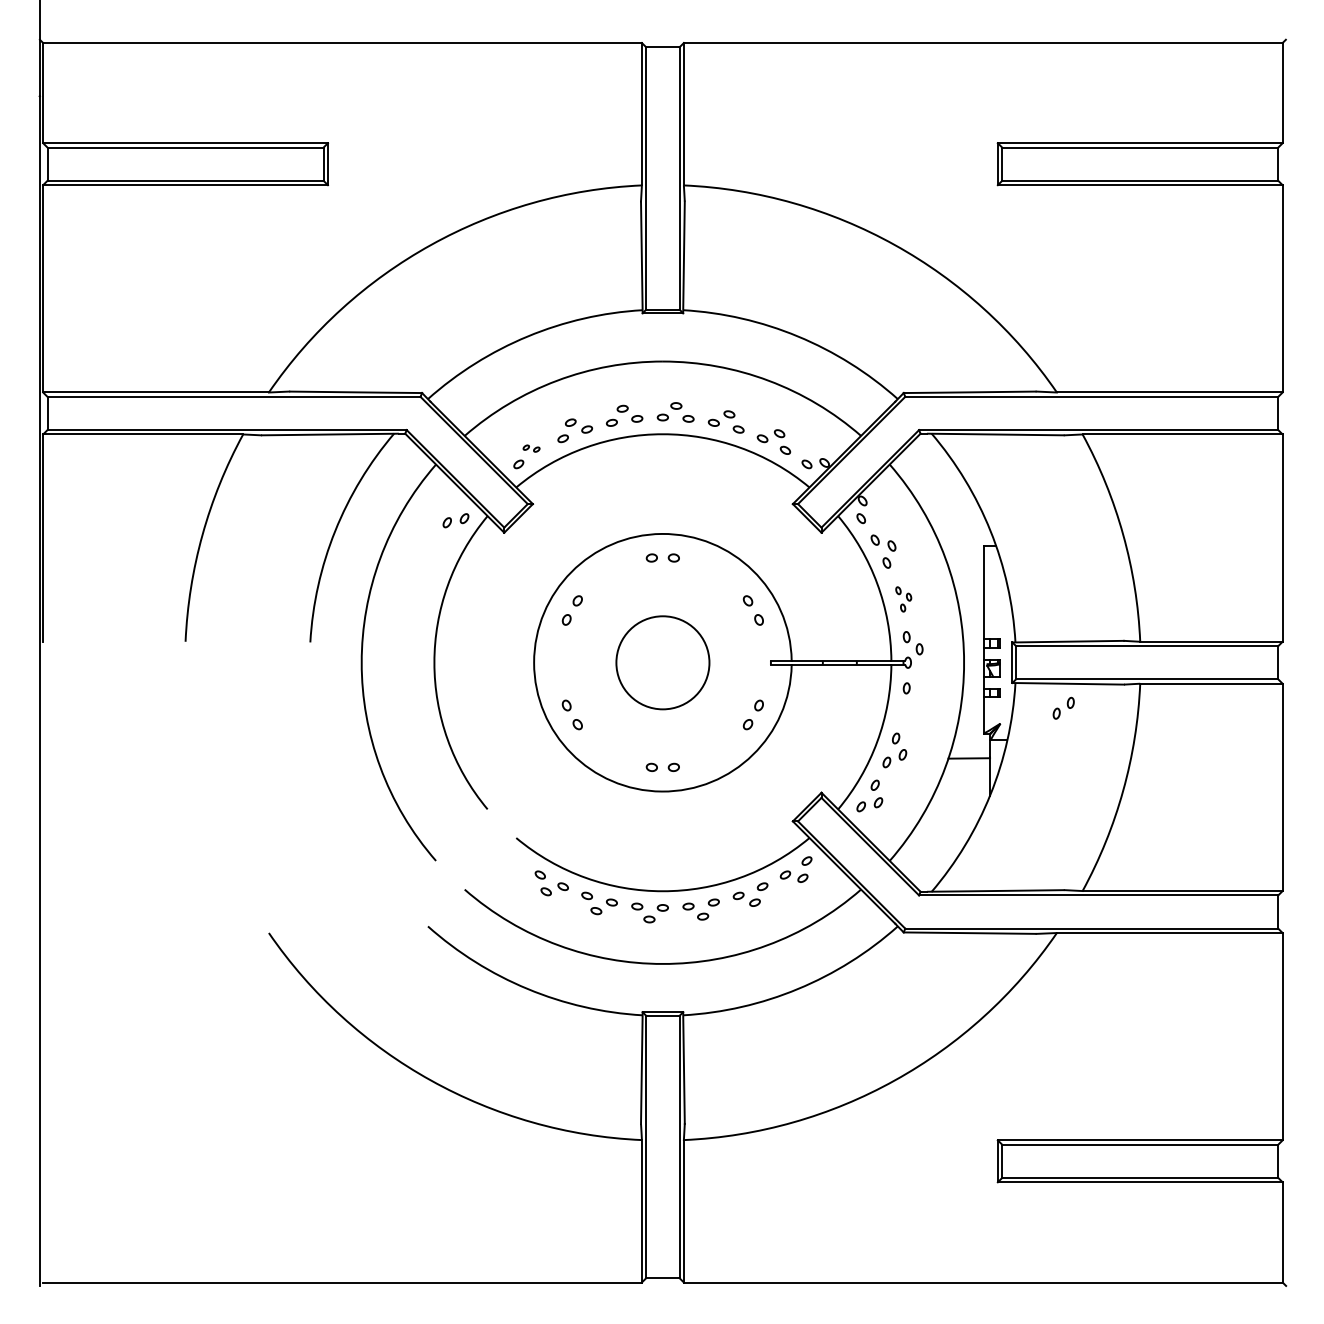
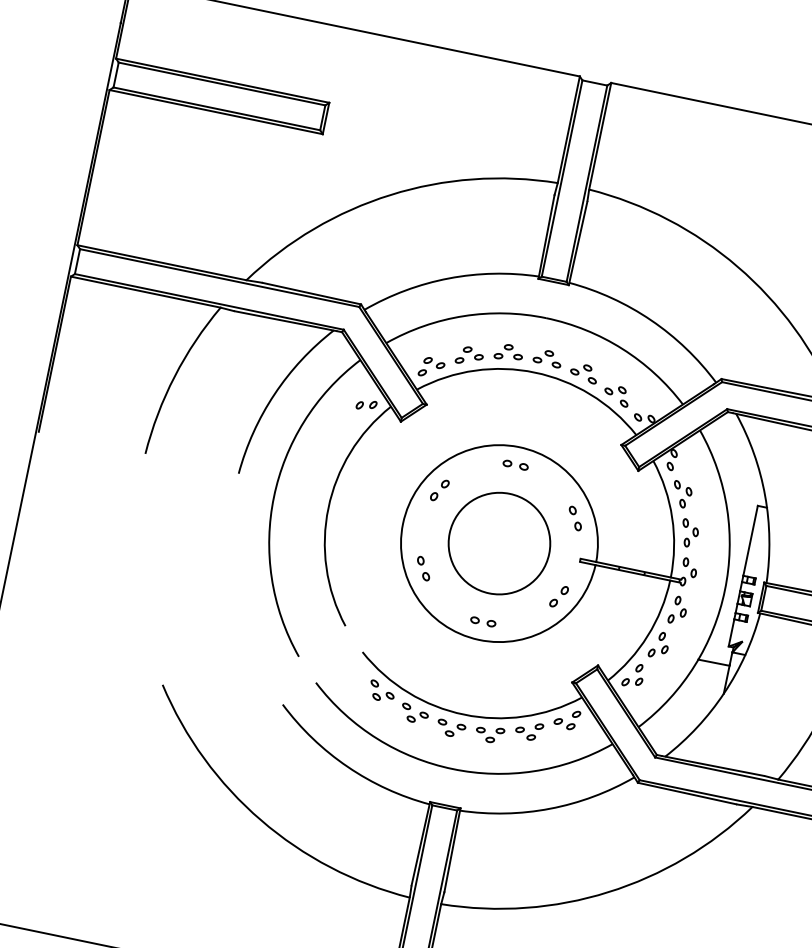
part: (531, 448) -> (434, 362), size x1.67
part: (903, 599) -> (689, 533), size x1.43
circle: (662, 662) -> (499, 543), size x1.43
part: (1063, 707) -> (677, 615), moved

